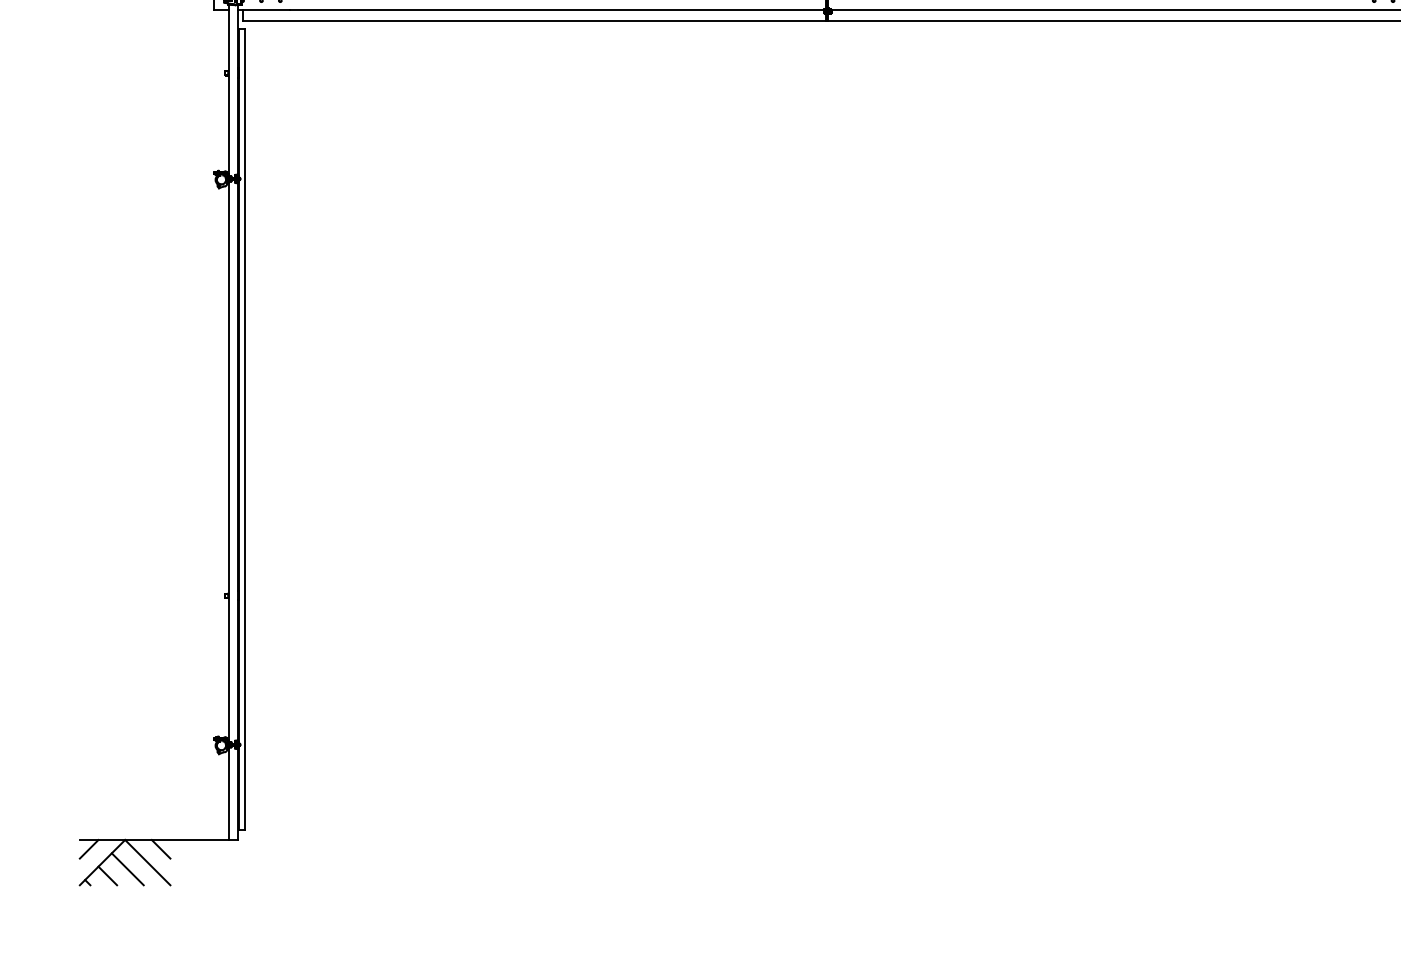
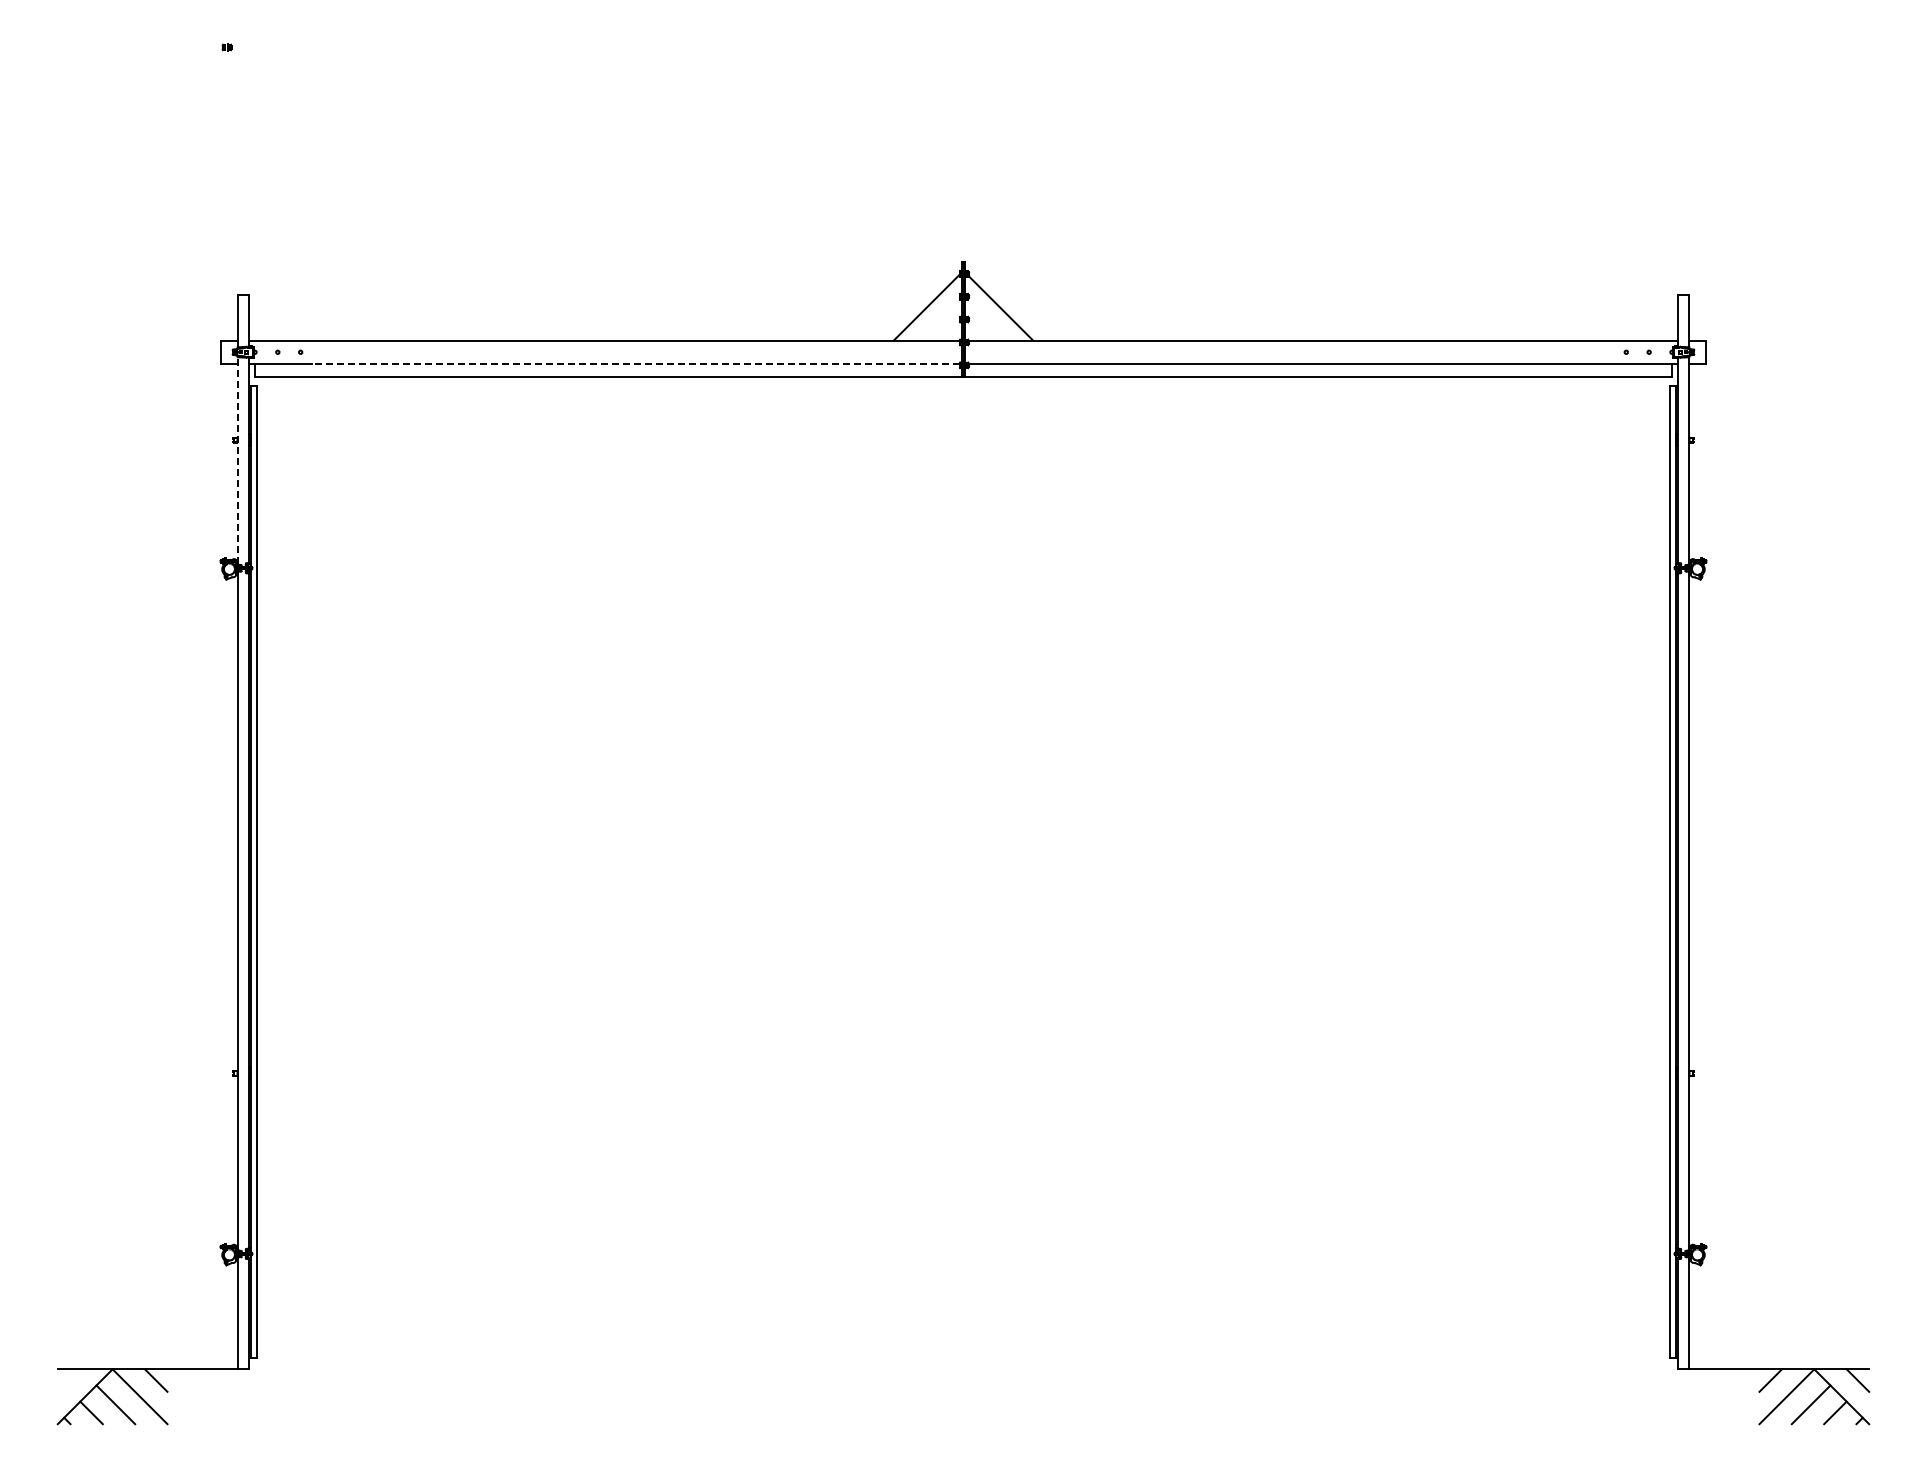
line: (557, 9) -> (636, 363), solid -> dashed
line: (229, 90) -> (238, 460), solid -> dashed
line: (88, 849) -> (68, 1380), removed

